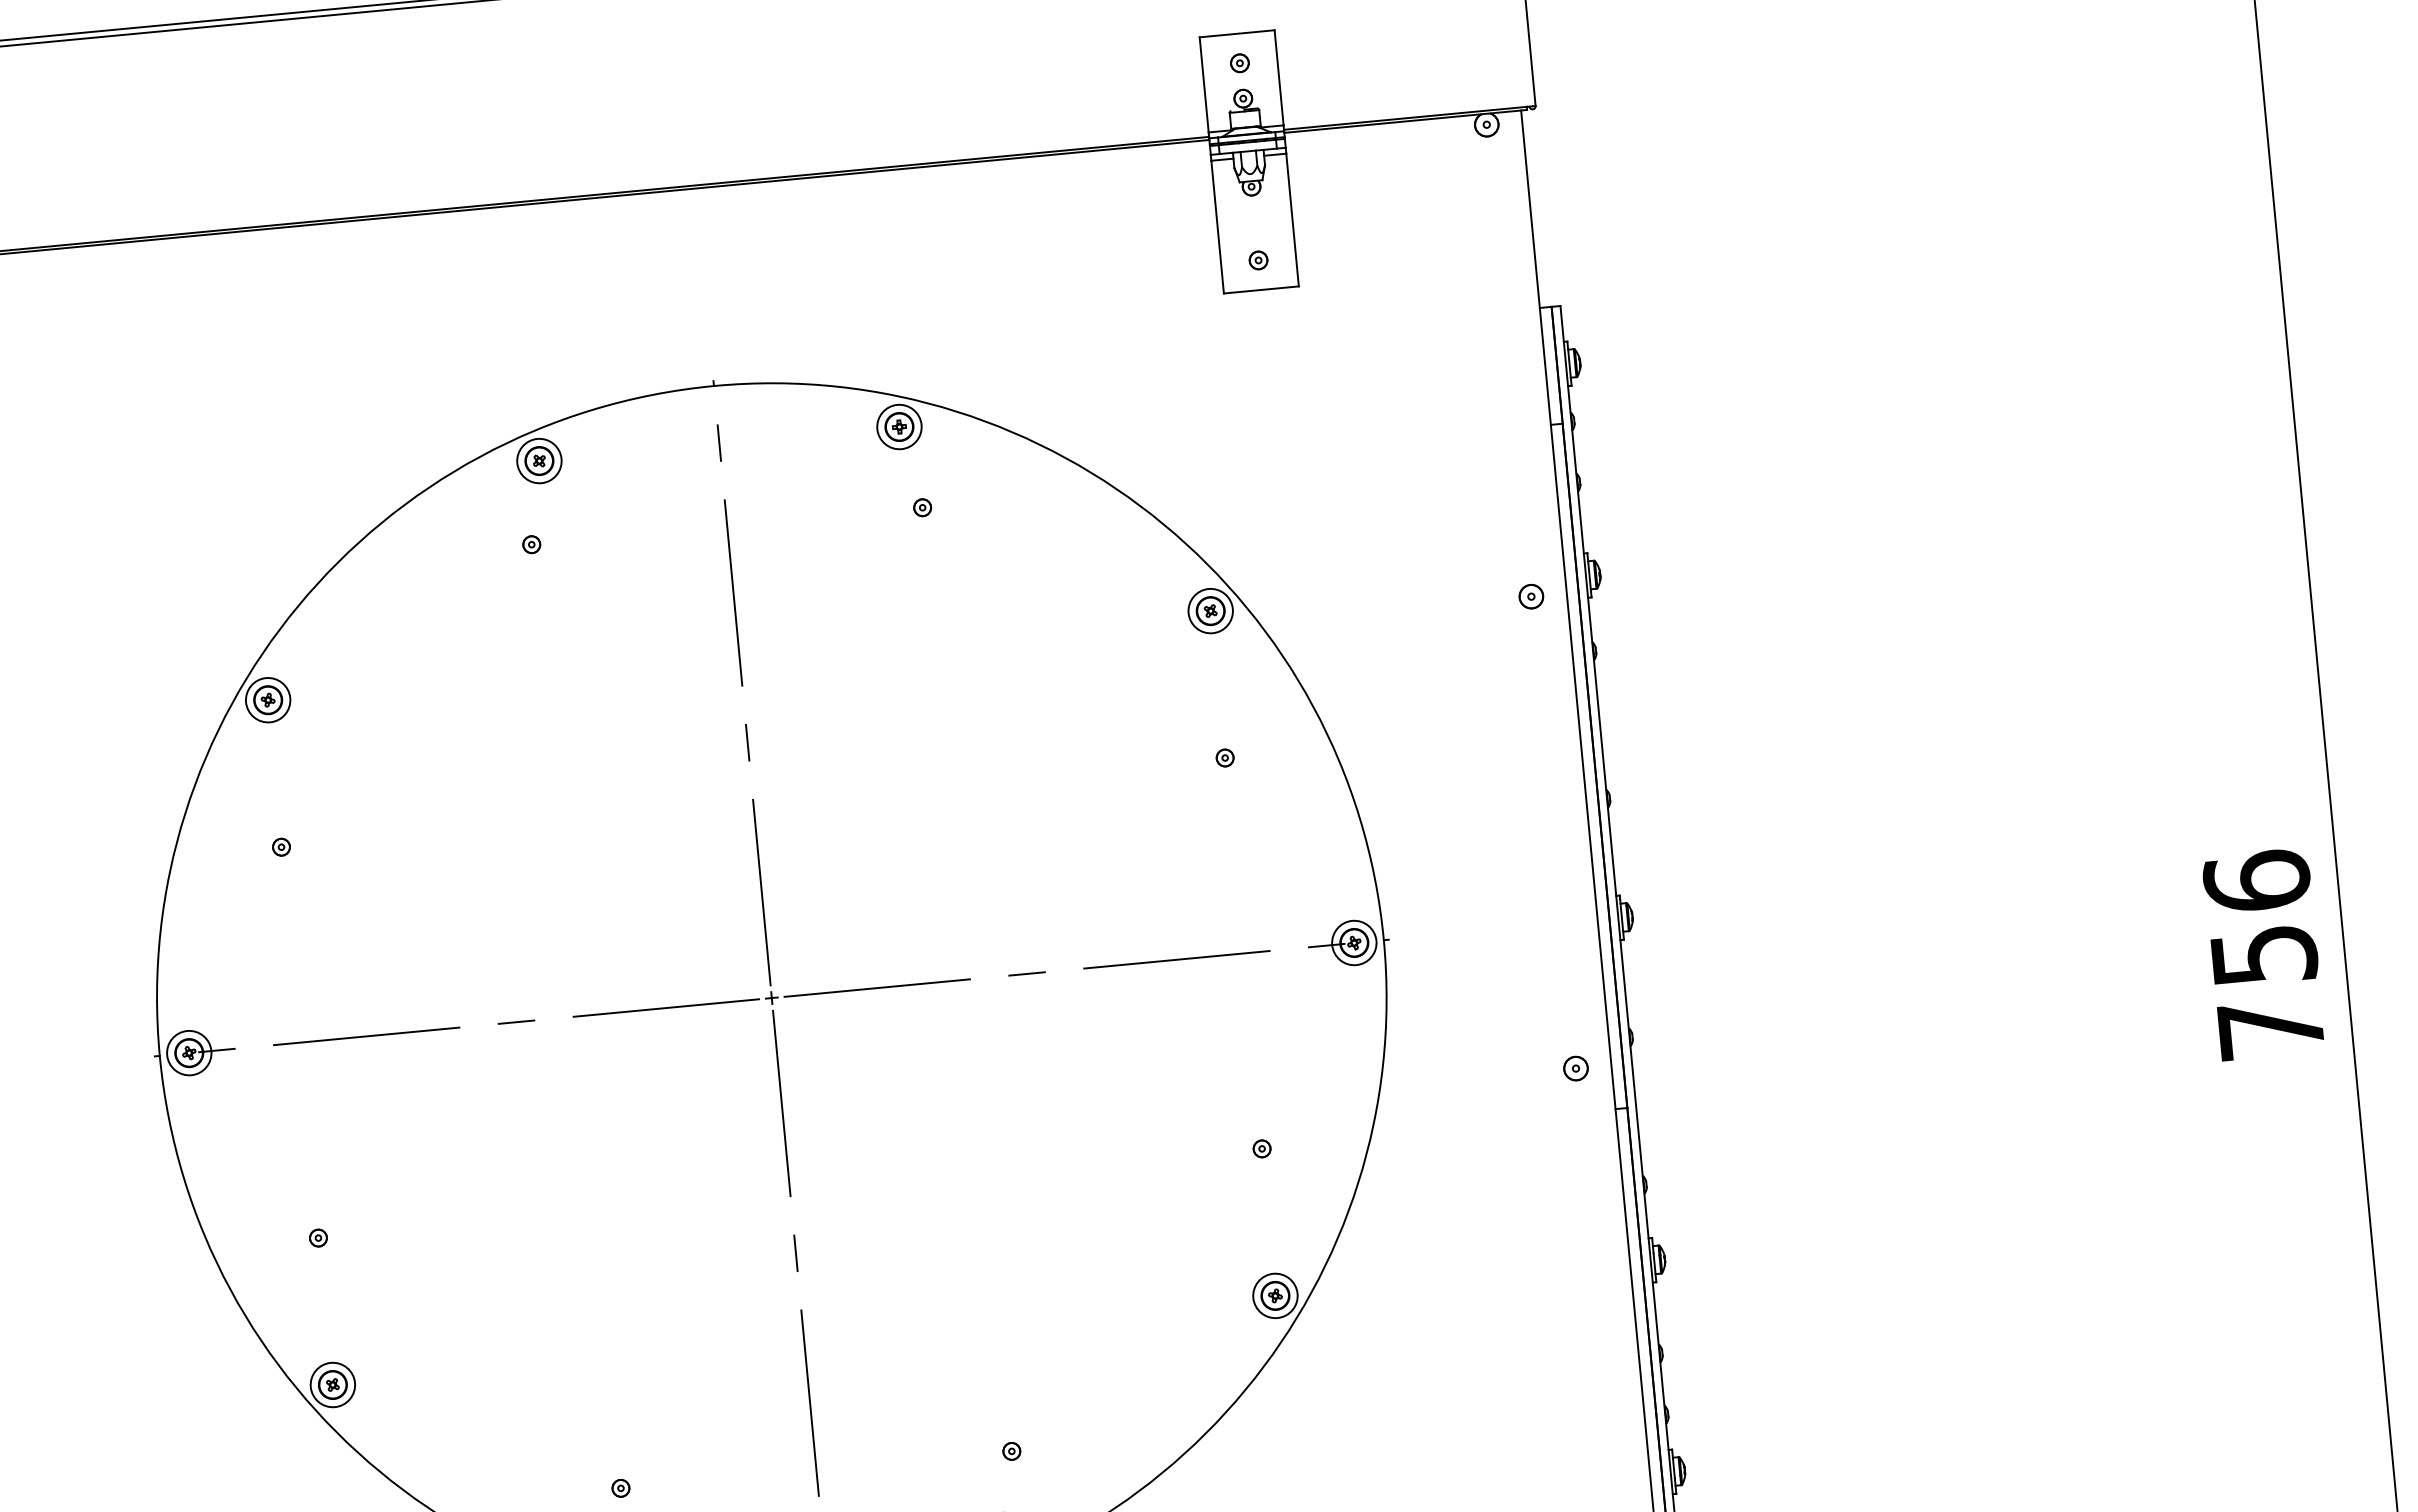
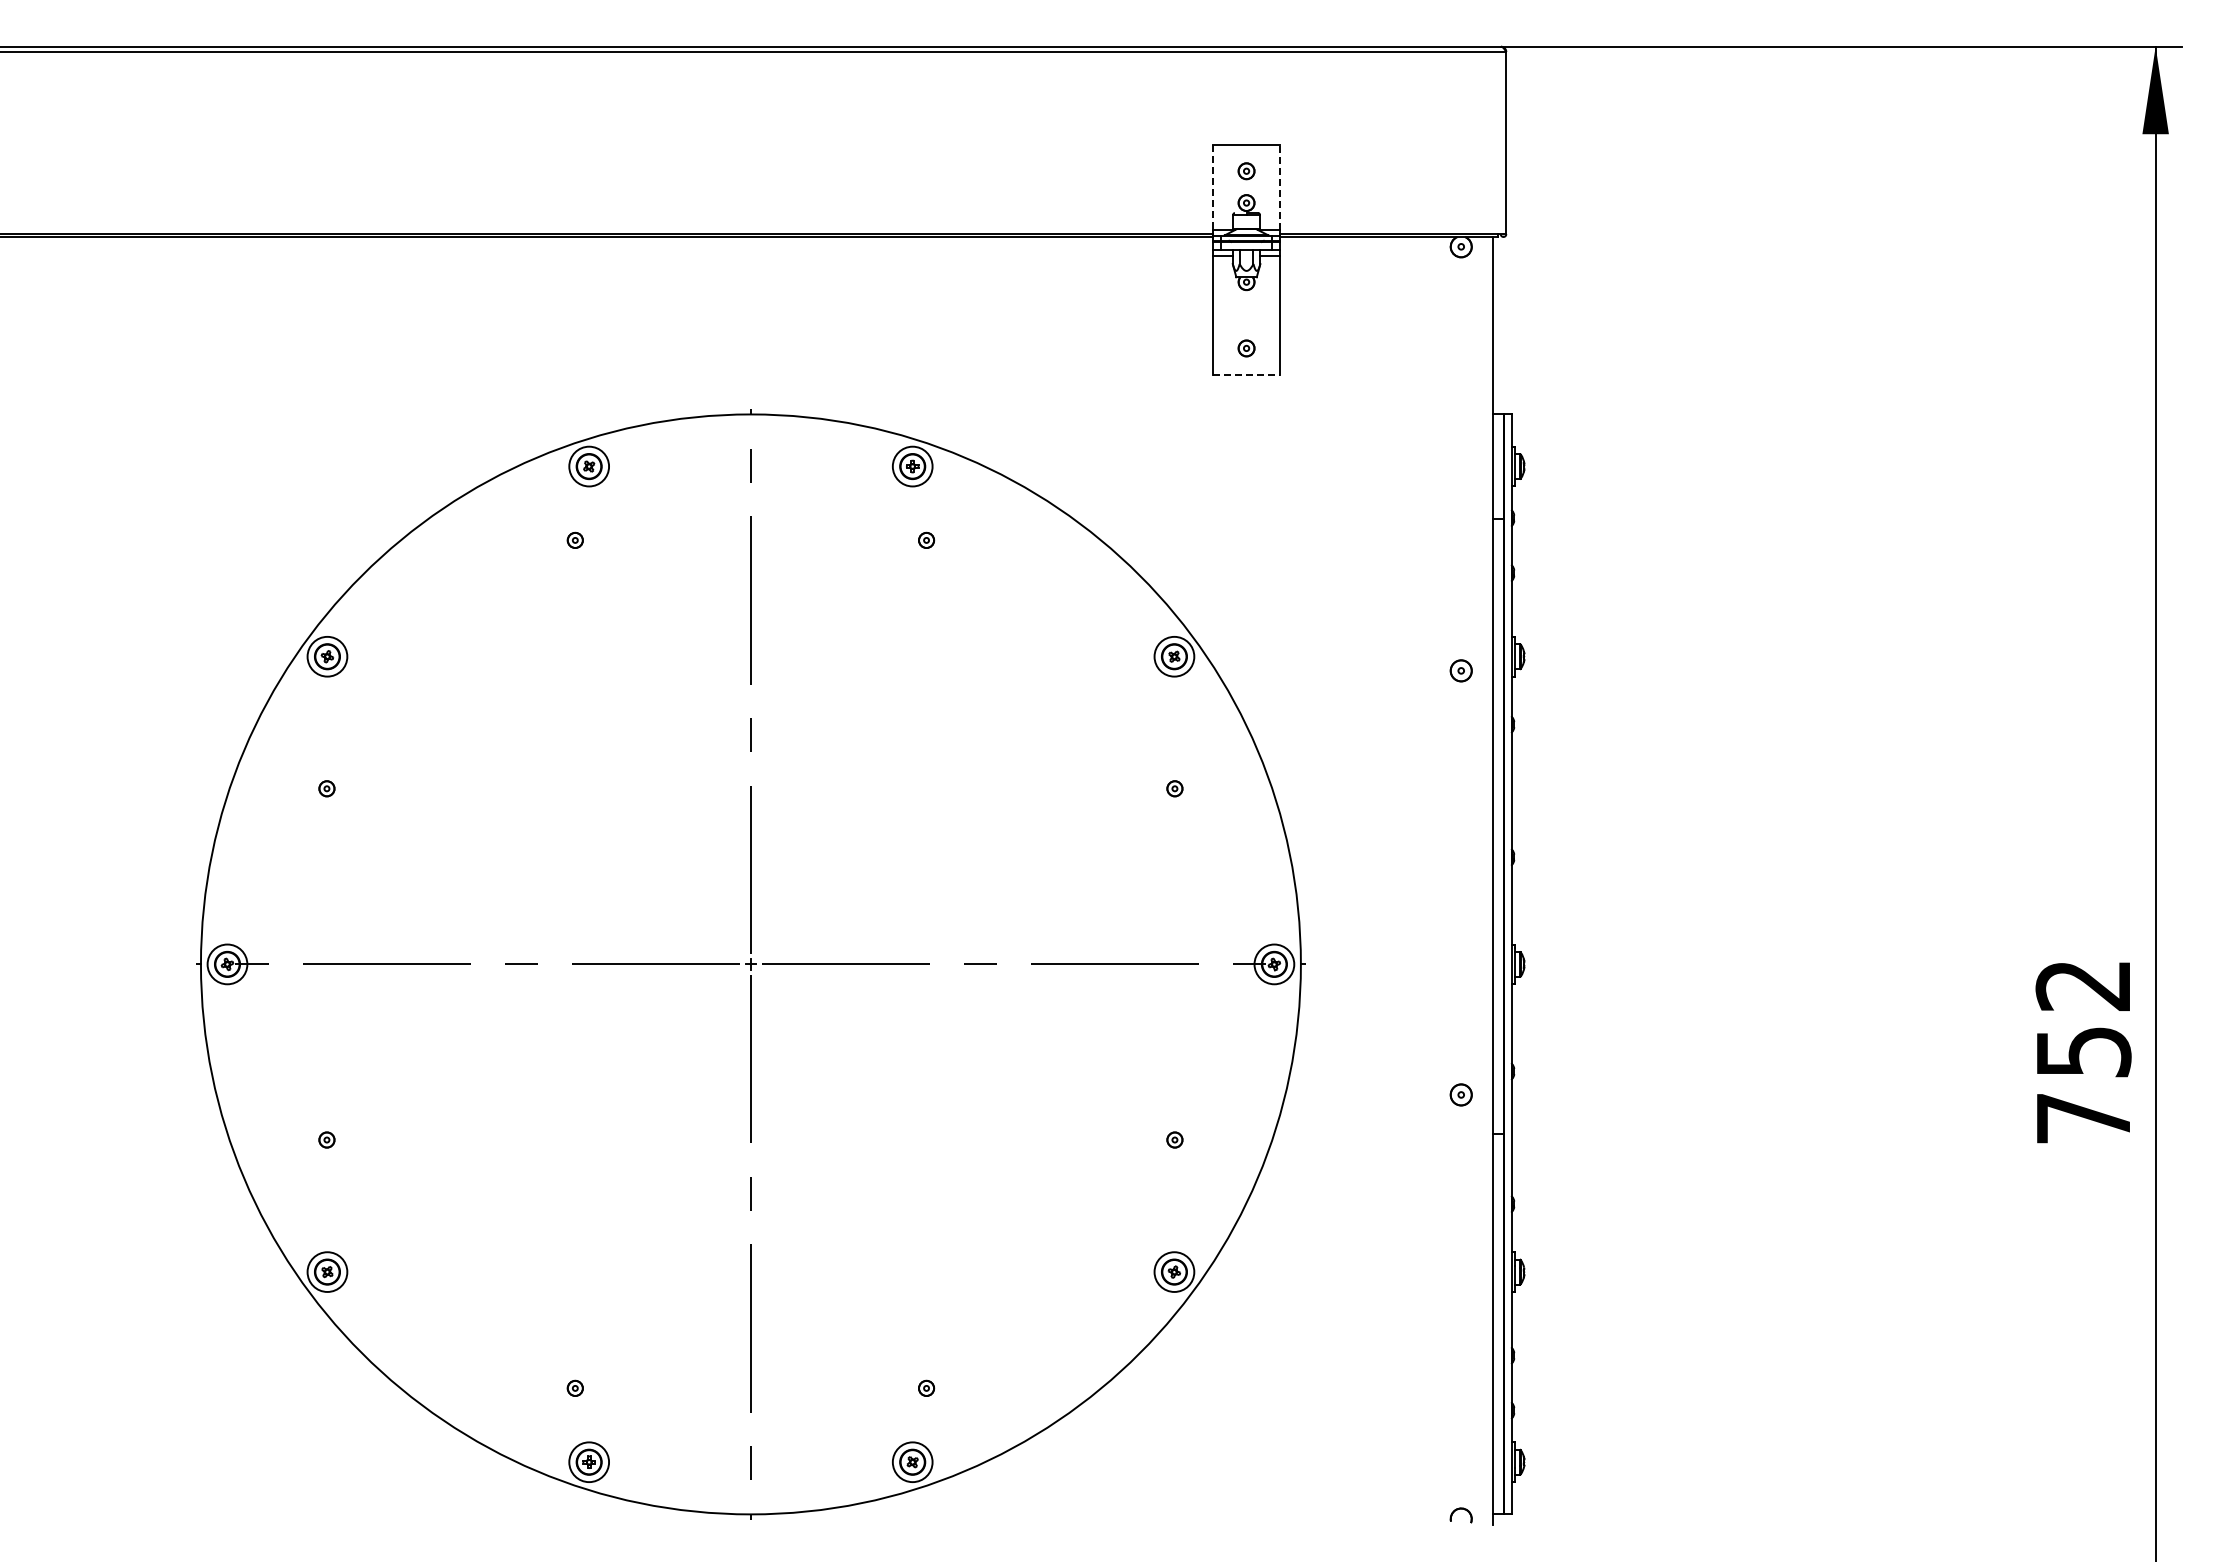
line: (1279, 77) -> (1280, 187), solid -> dashed
line: (1203, 84) -> (1212, 187), solid -> dashed
line: (1261, 289) -> (1246, 374), solid -> dashed
text: (2256, 880) -> (2083, 984), 756 -> 752

